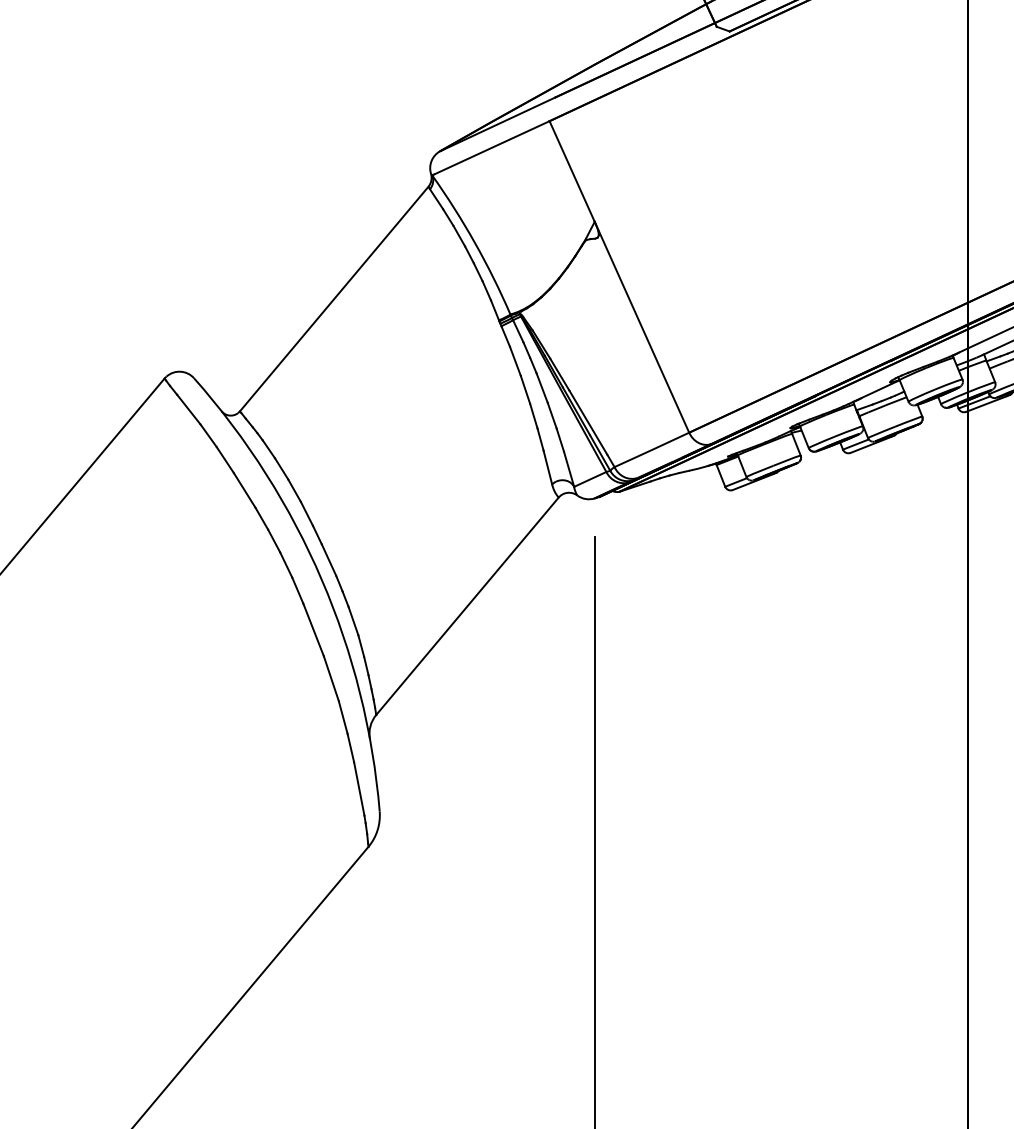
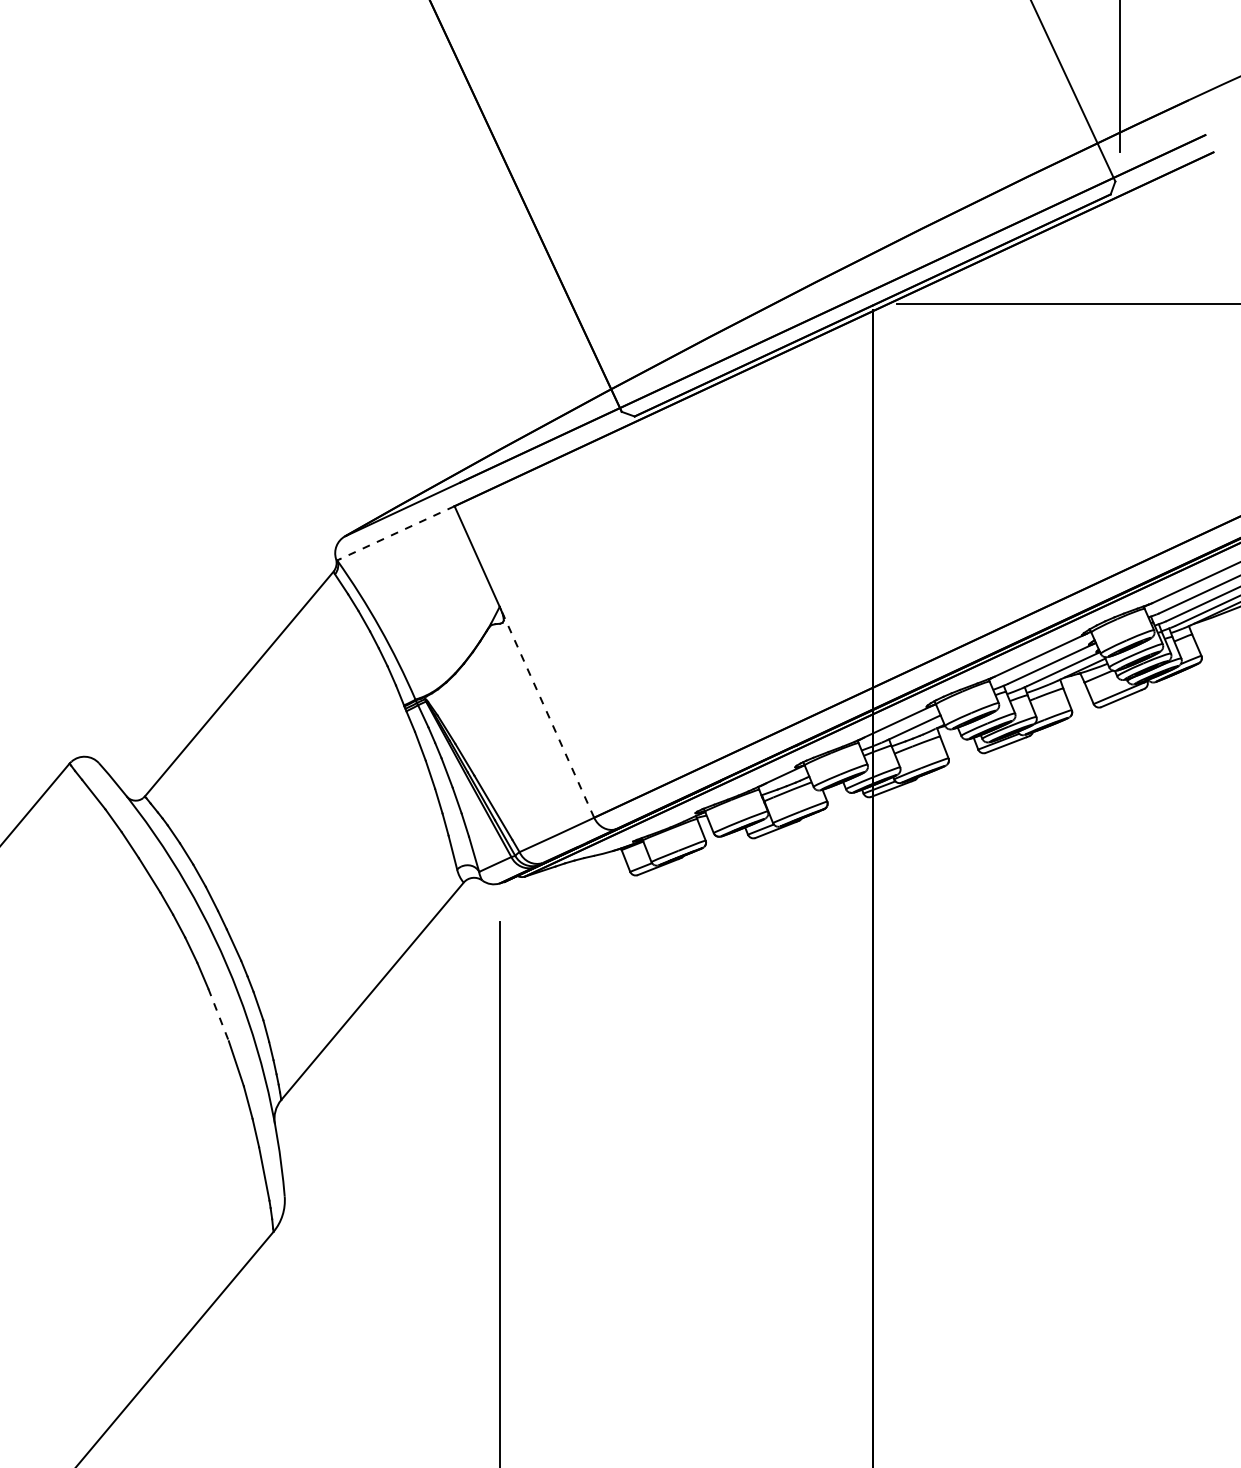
line: (491, 147) -> (396, 532), solid -> dashed
line: (641, 327) -> (546, 712), solid -> dashed
line: (313, 630) -> (218, 1015), solid -> dashed

